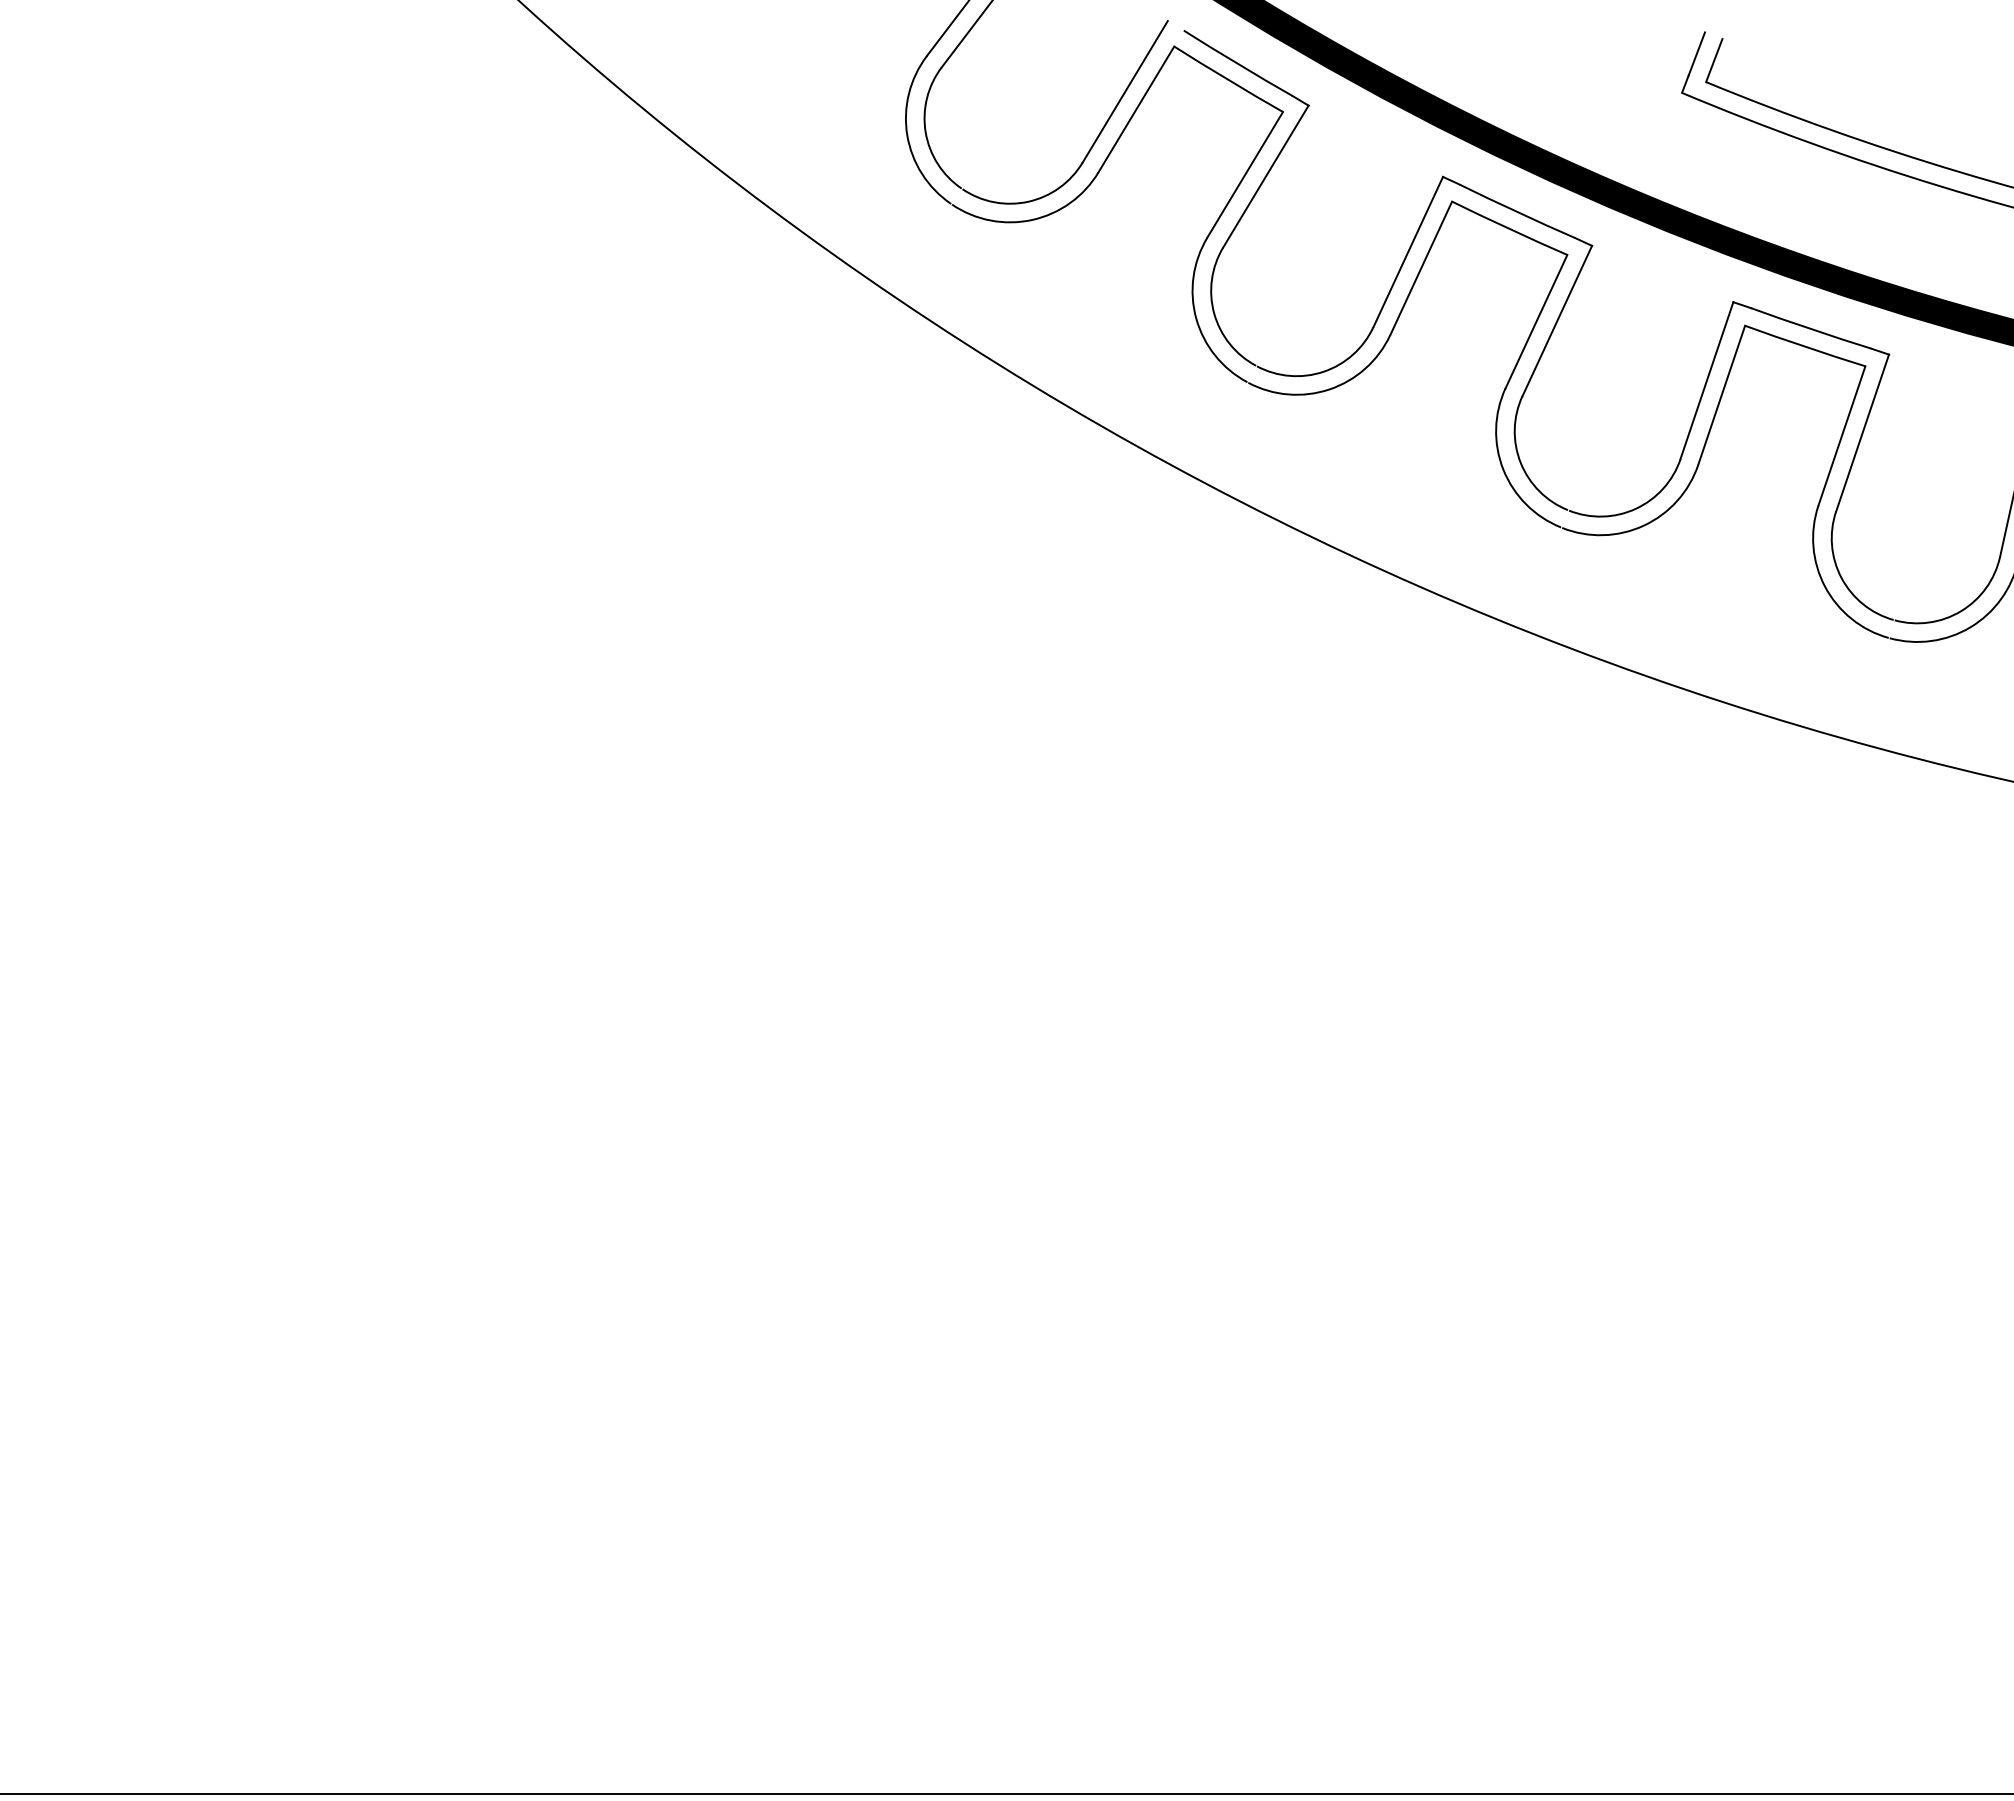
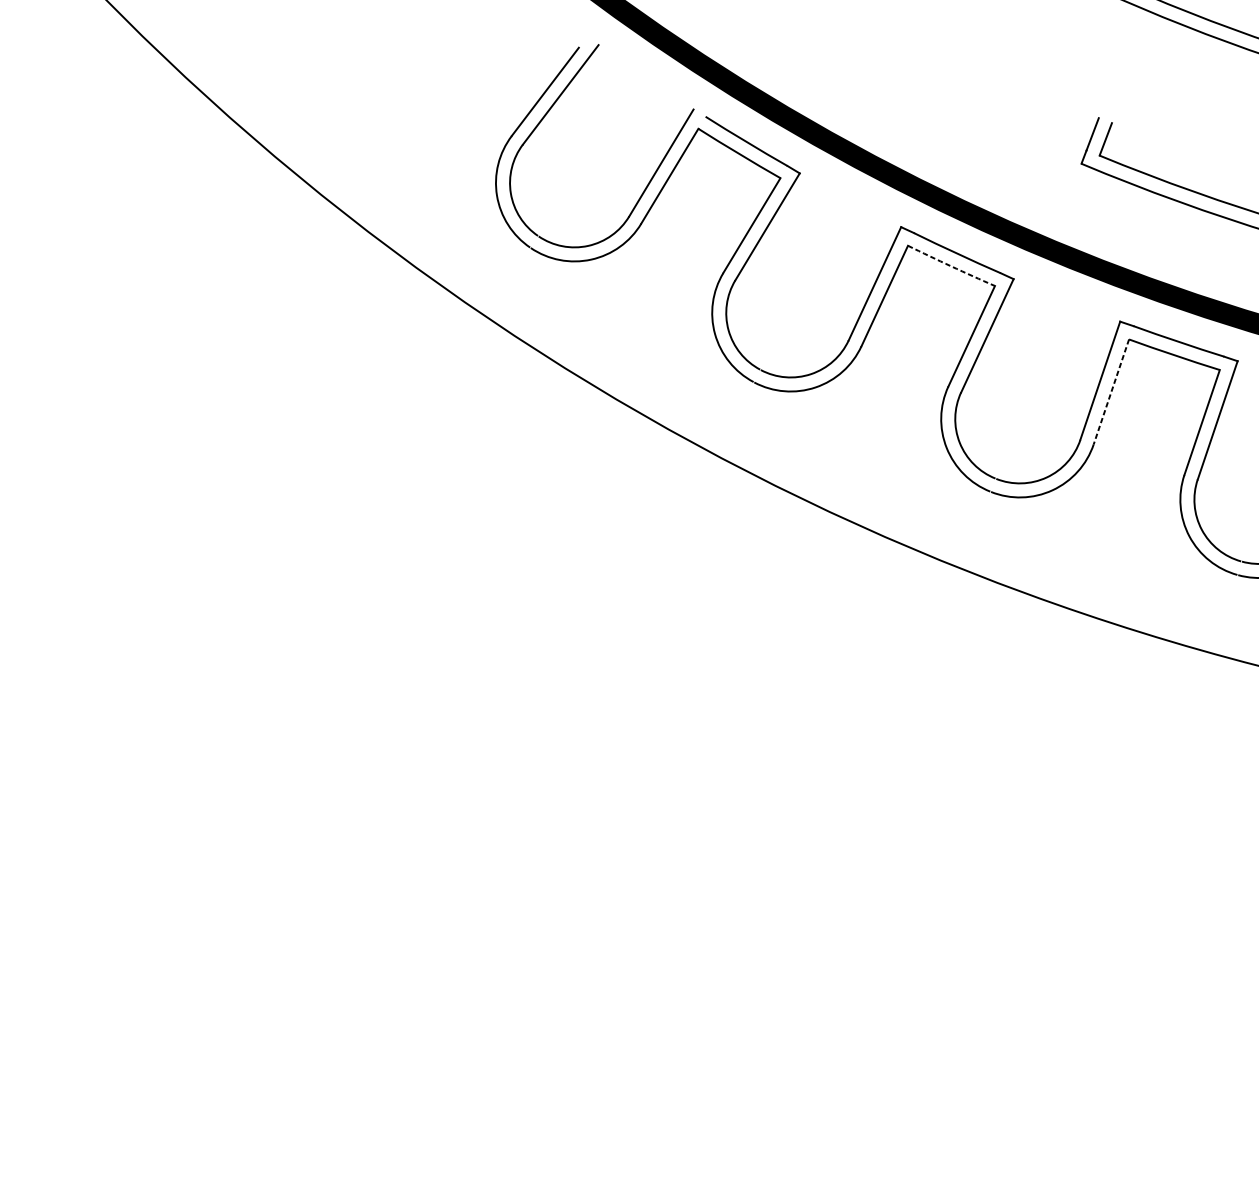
arc: (1509, 228) -> (951, 266), solid -> dashed
line: (1721, 395) -> (1111, 392), solid -> dashed

